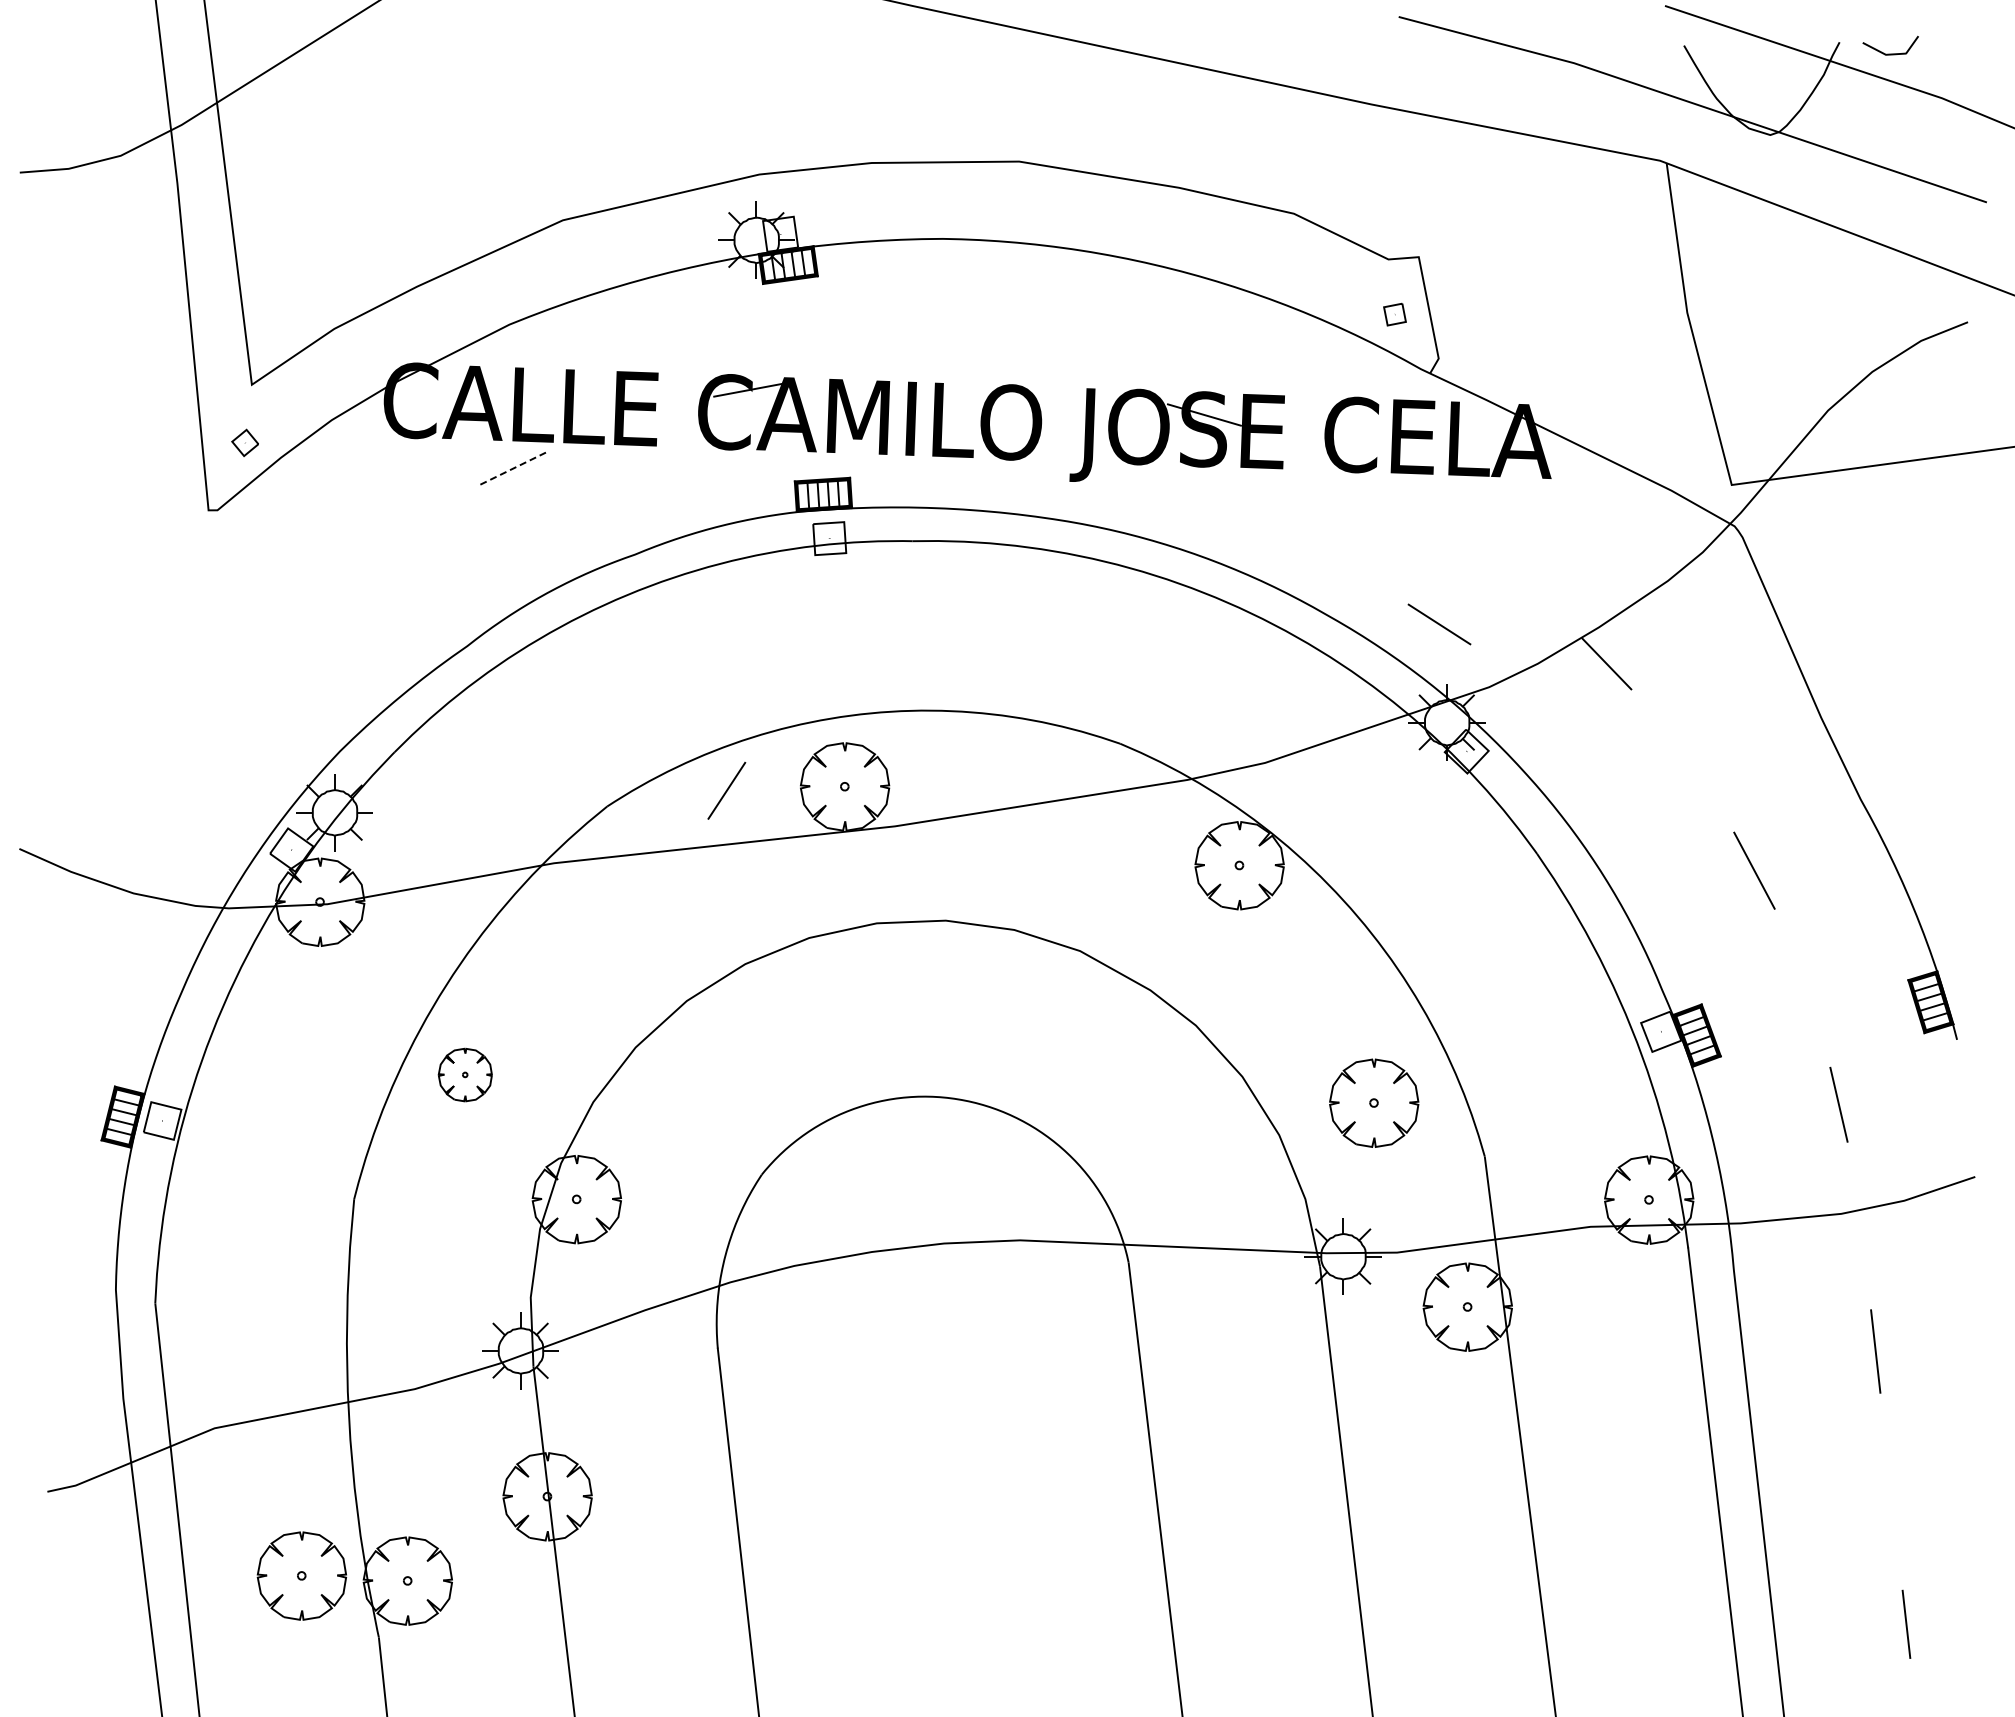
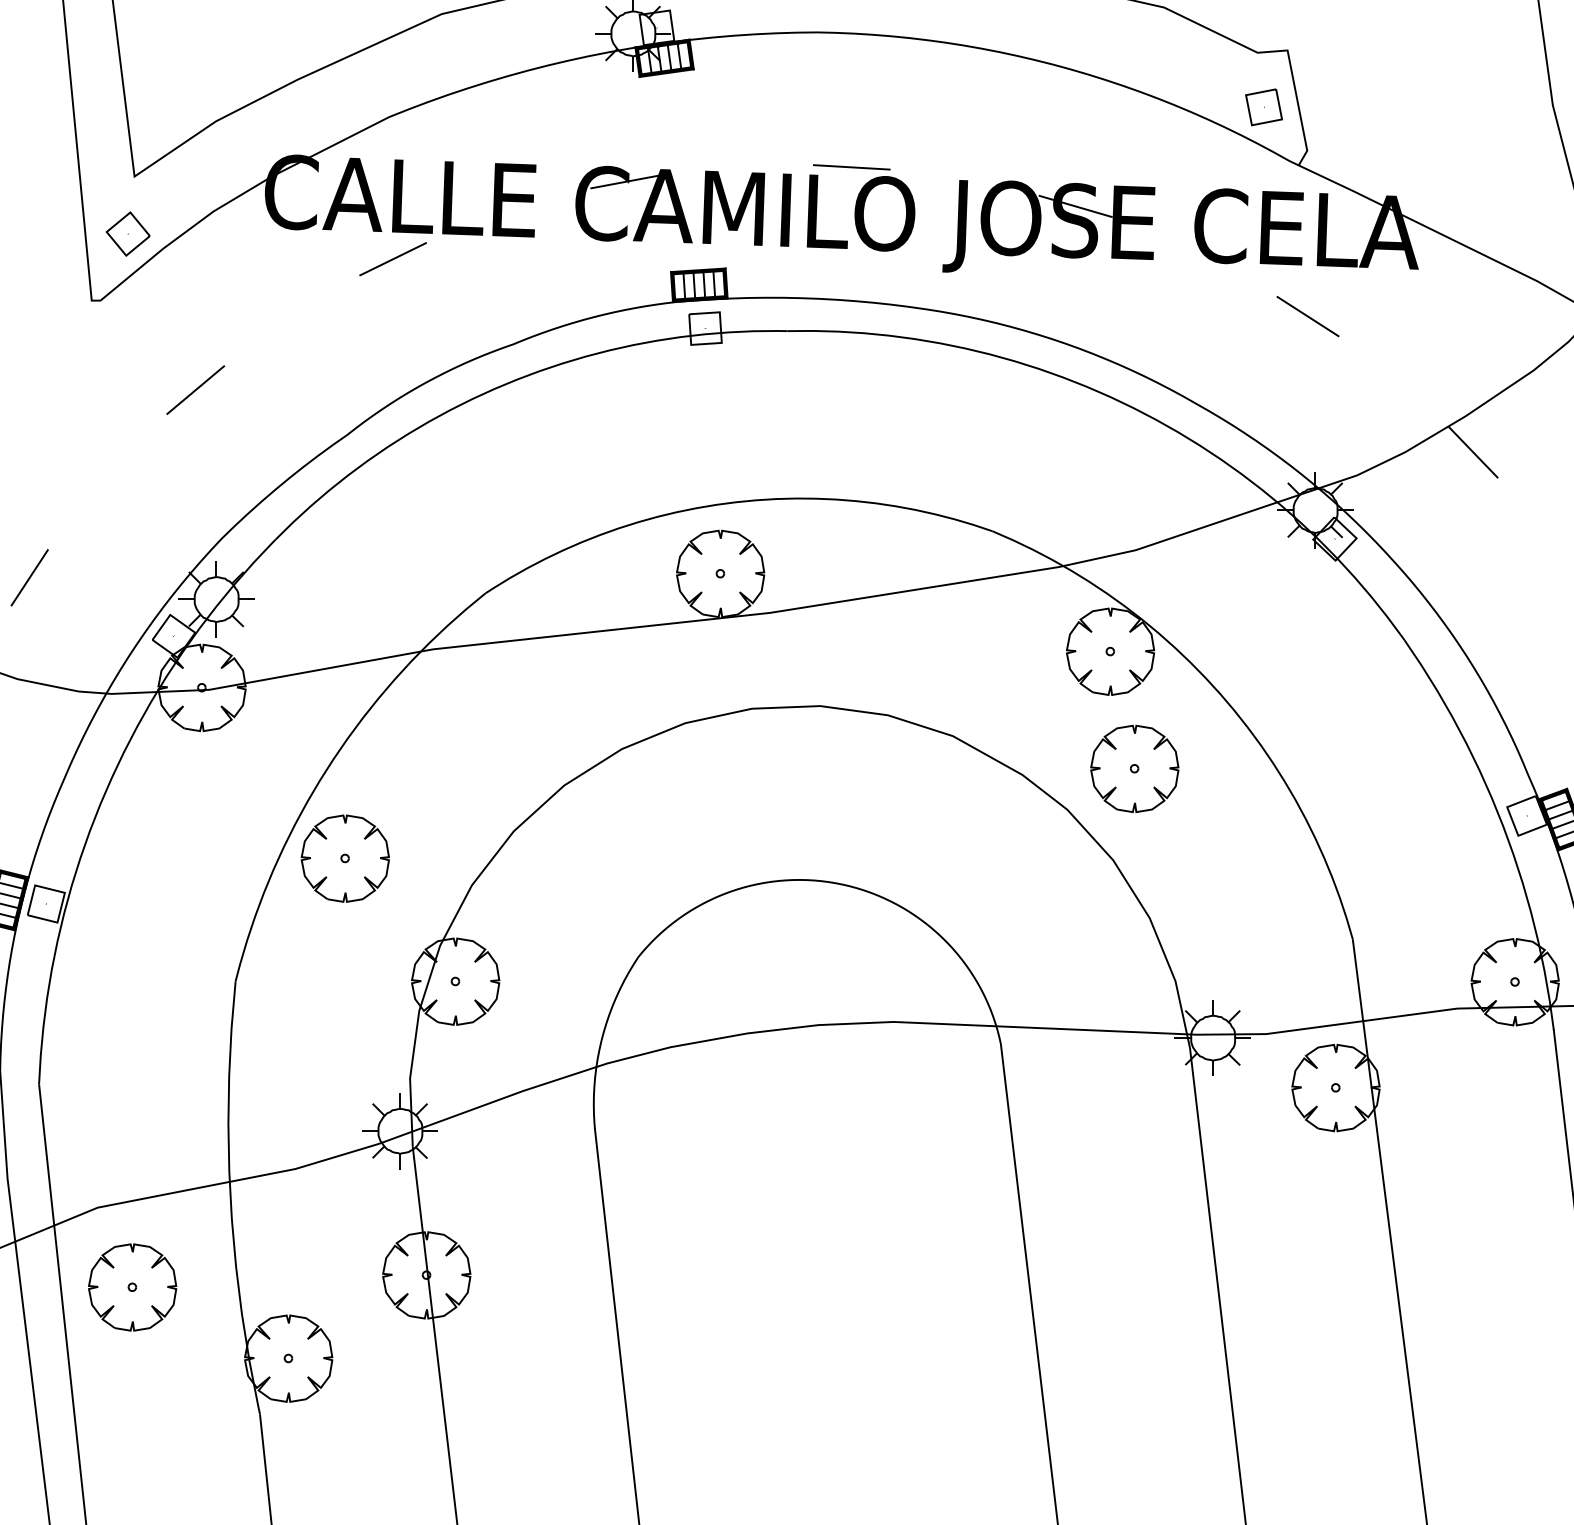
part: (1394, 314) -> (1263, 107), size x1.67
line: (977, 375) -> (851, 167), added
part: (244, 442) -> (127, 233), size x1.67
line: (513, 468) -> (393, 259), dashed -> solid
line: (313, 600) -> (195, 389), added
line: (1439, 624) -> (1308, 316), moved
line: (726, 790) -> (29, 577), moved
part: (465, 1074) -> (345, 858), size x1.67
part: (1374, 1102) -> (1135, 768), moved
part: (301, 1575) -> (132, 1286), moved

